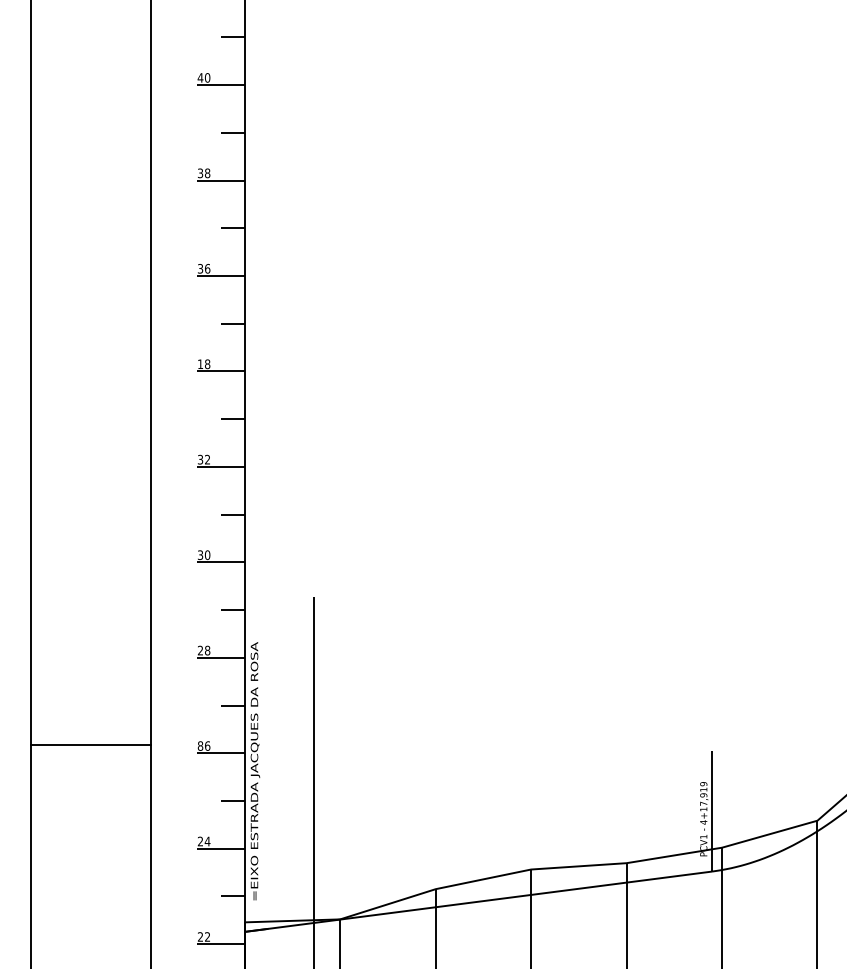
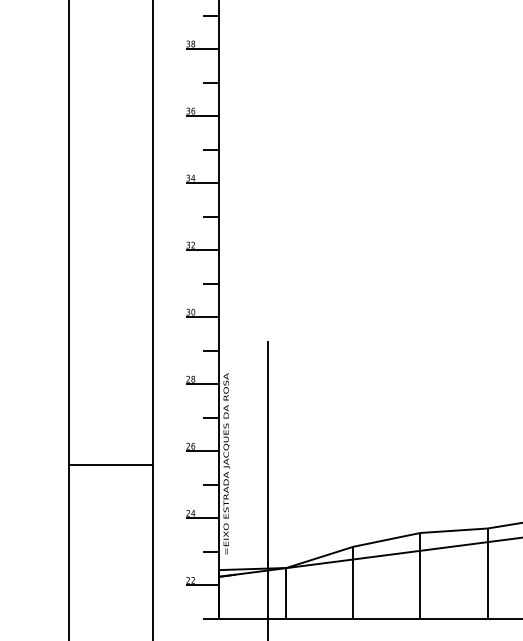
text: (204, 364) -> (191, 178), 18 -> 34
line: (90, 745) -> (111, 464), moved
text: (200, 745) -> (188, 445), 86 -> 26

